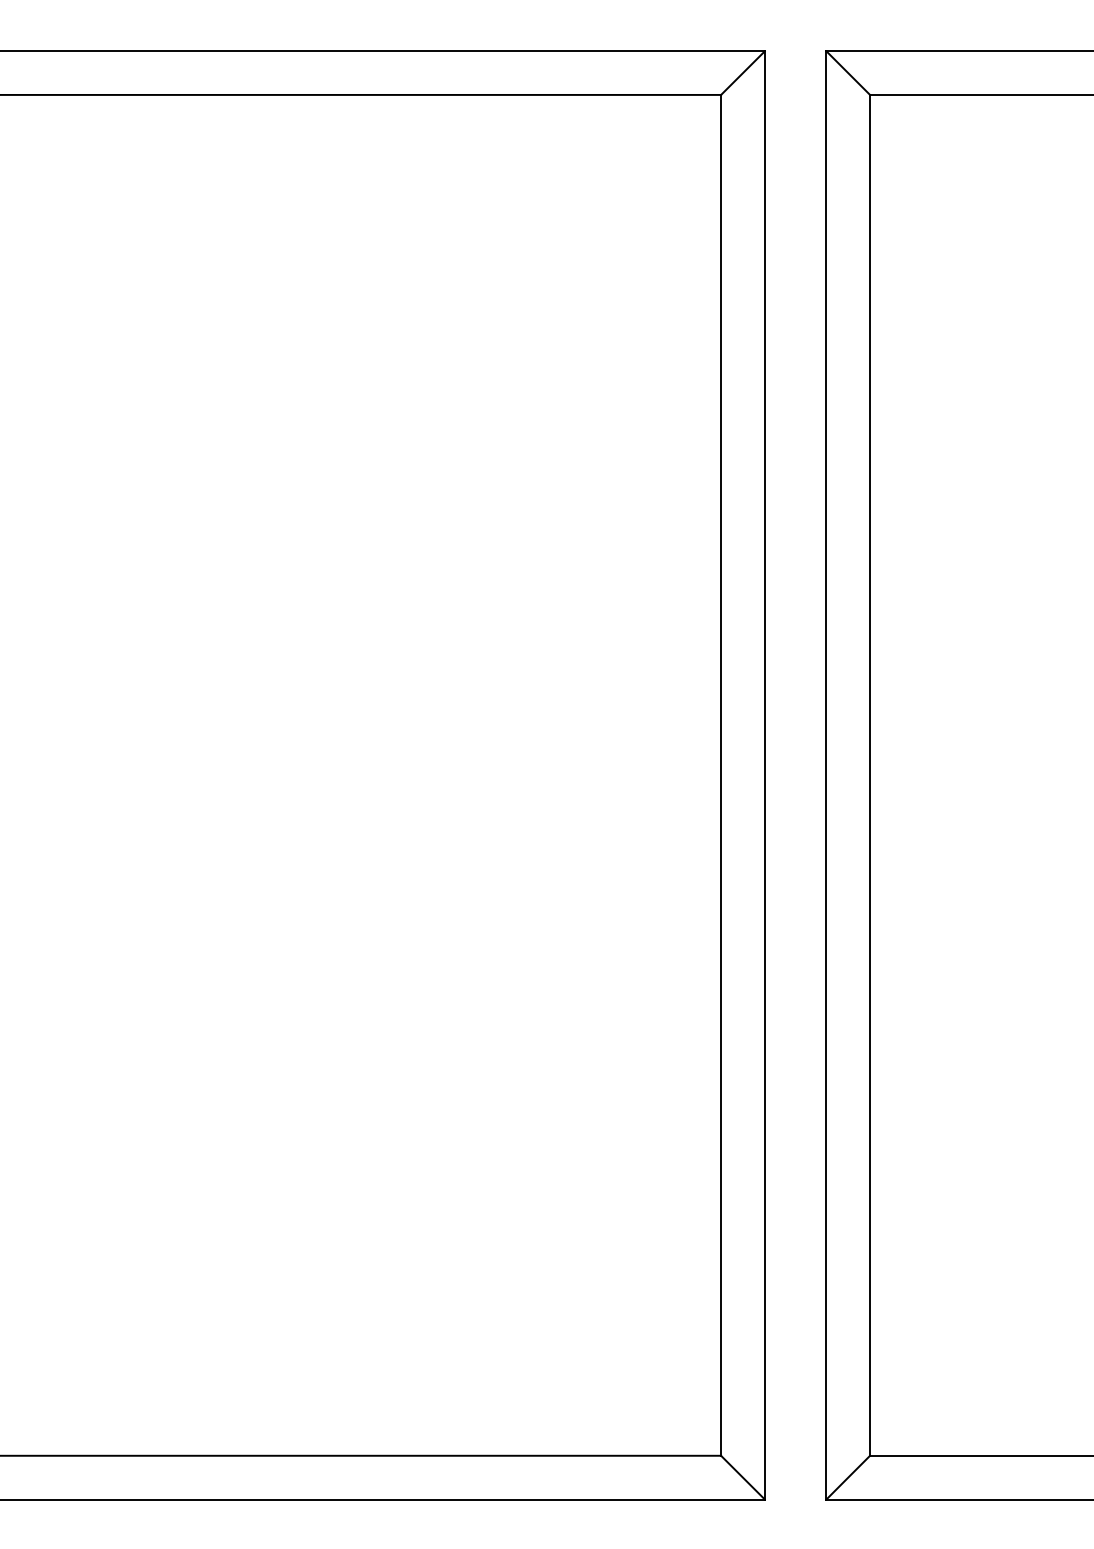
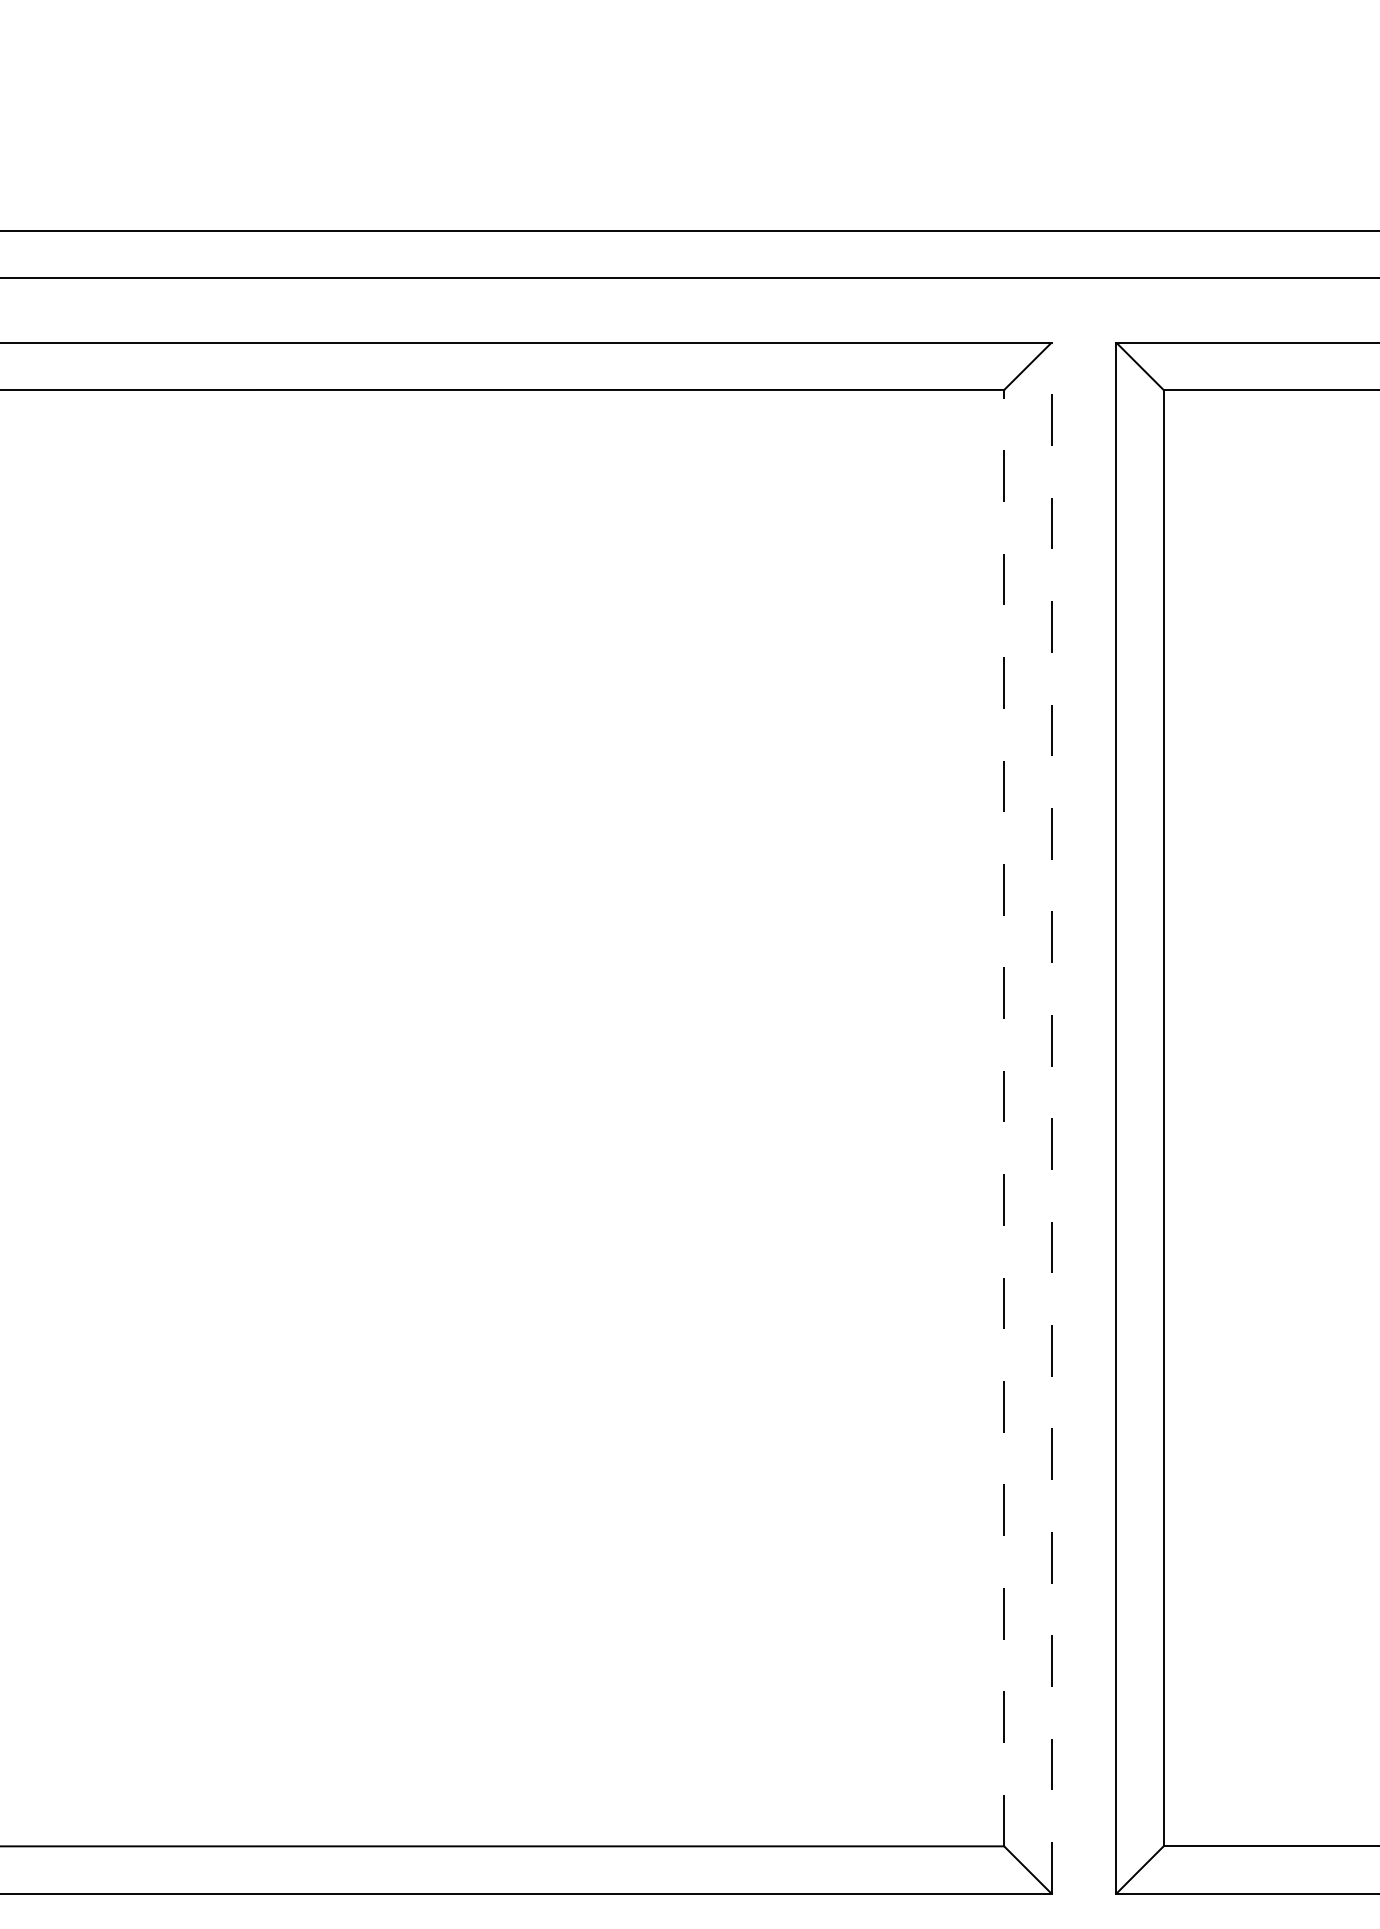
line: (721, 774) -> (1004, 1117), solid -> dashed
line: (765, 775) -> (1051, 1118), solid -> dashed

